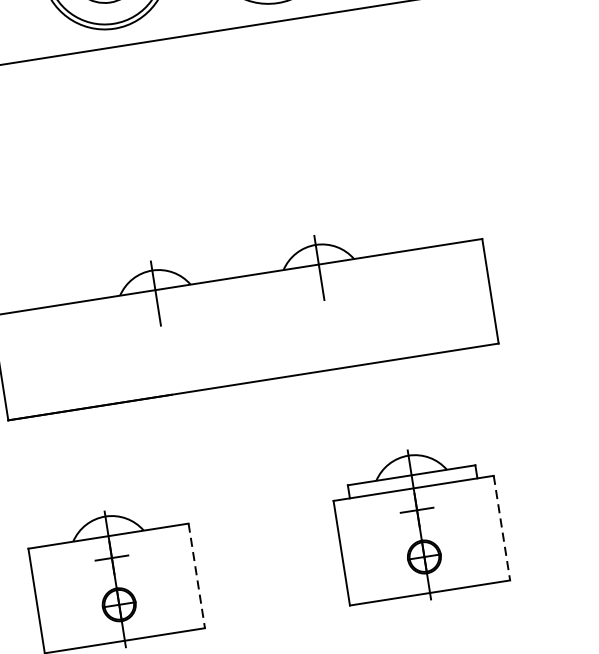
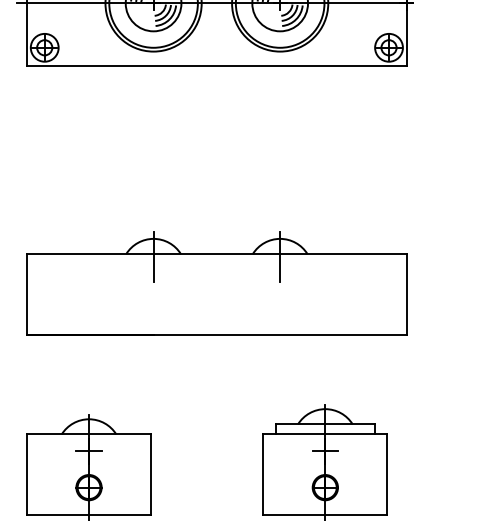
line: (502, 527) -> (387, 474), dashed -> solid
line: (197, 575) -> (151, 474), dashed -> solid

